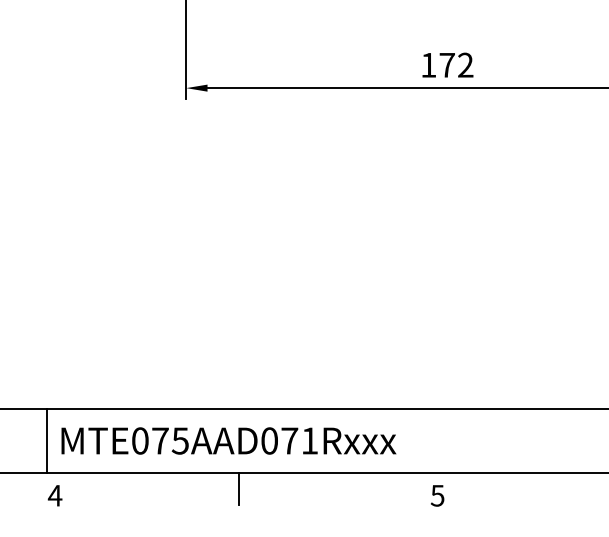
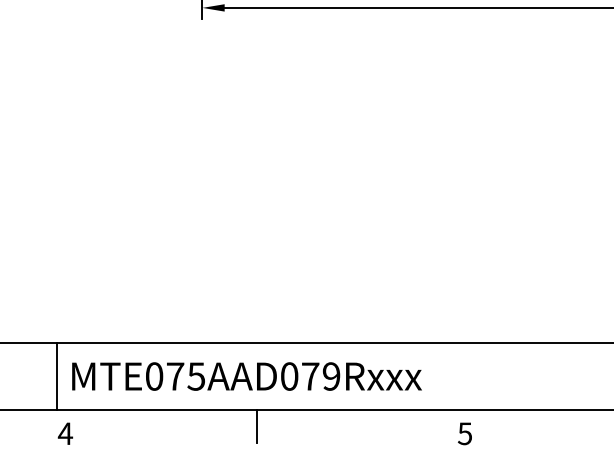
text: (309, 440) -> (331, 376), MTE075AAD071Rxxx -> MTE075AAD079Rxxx

